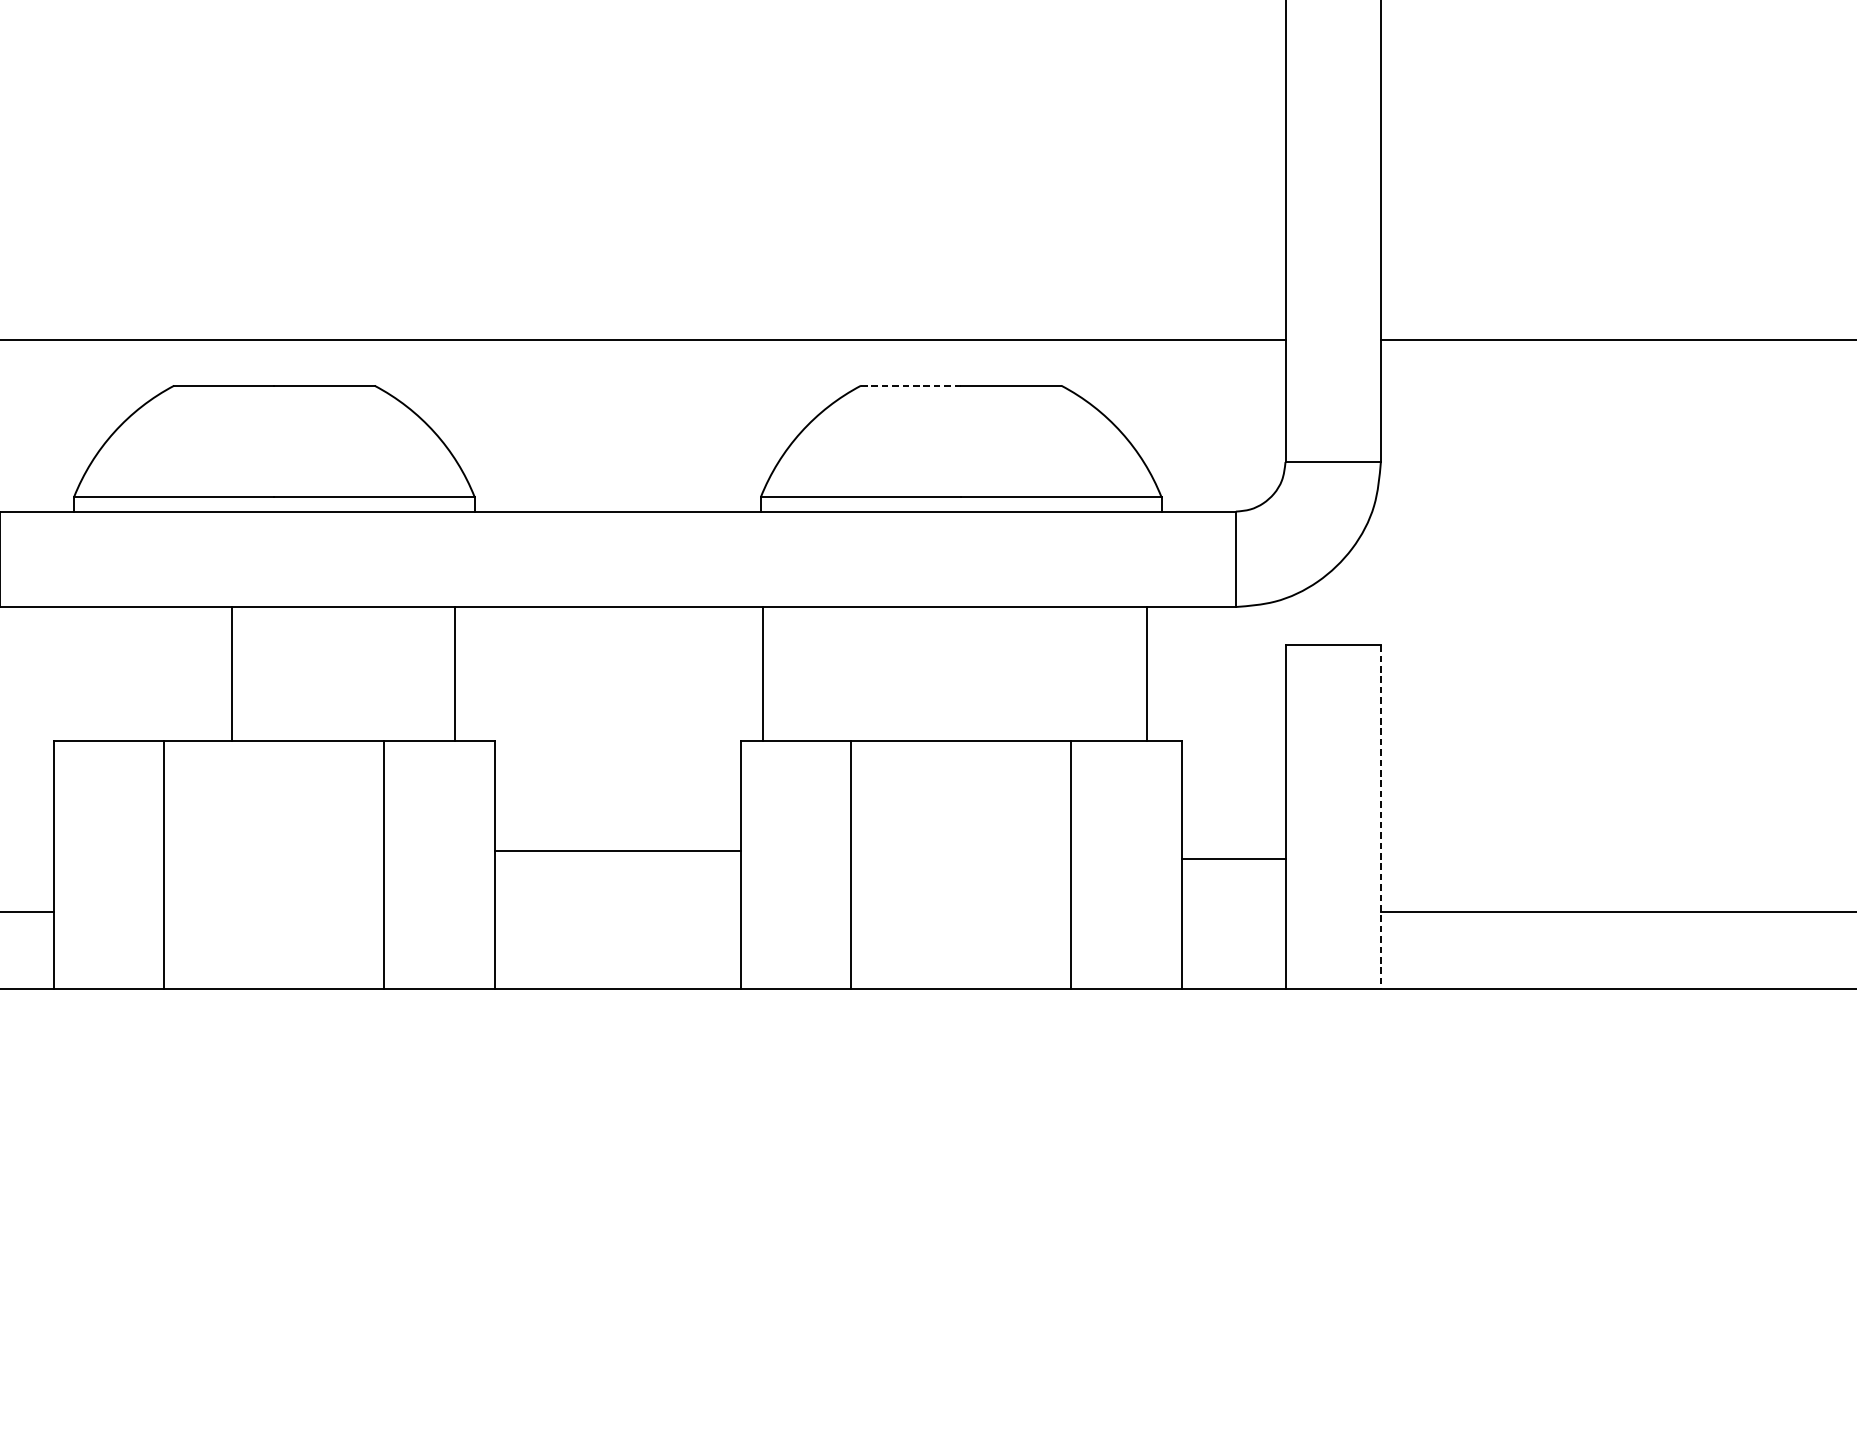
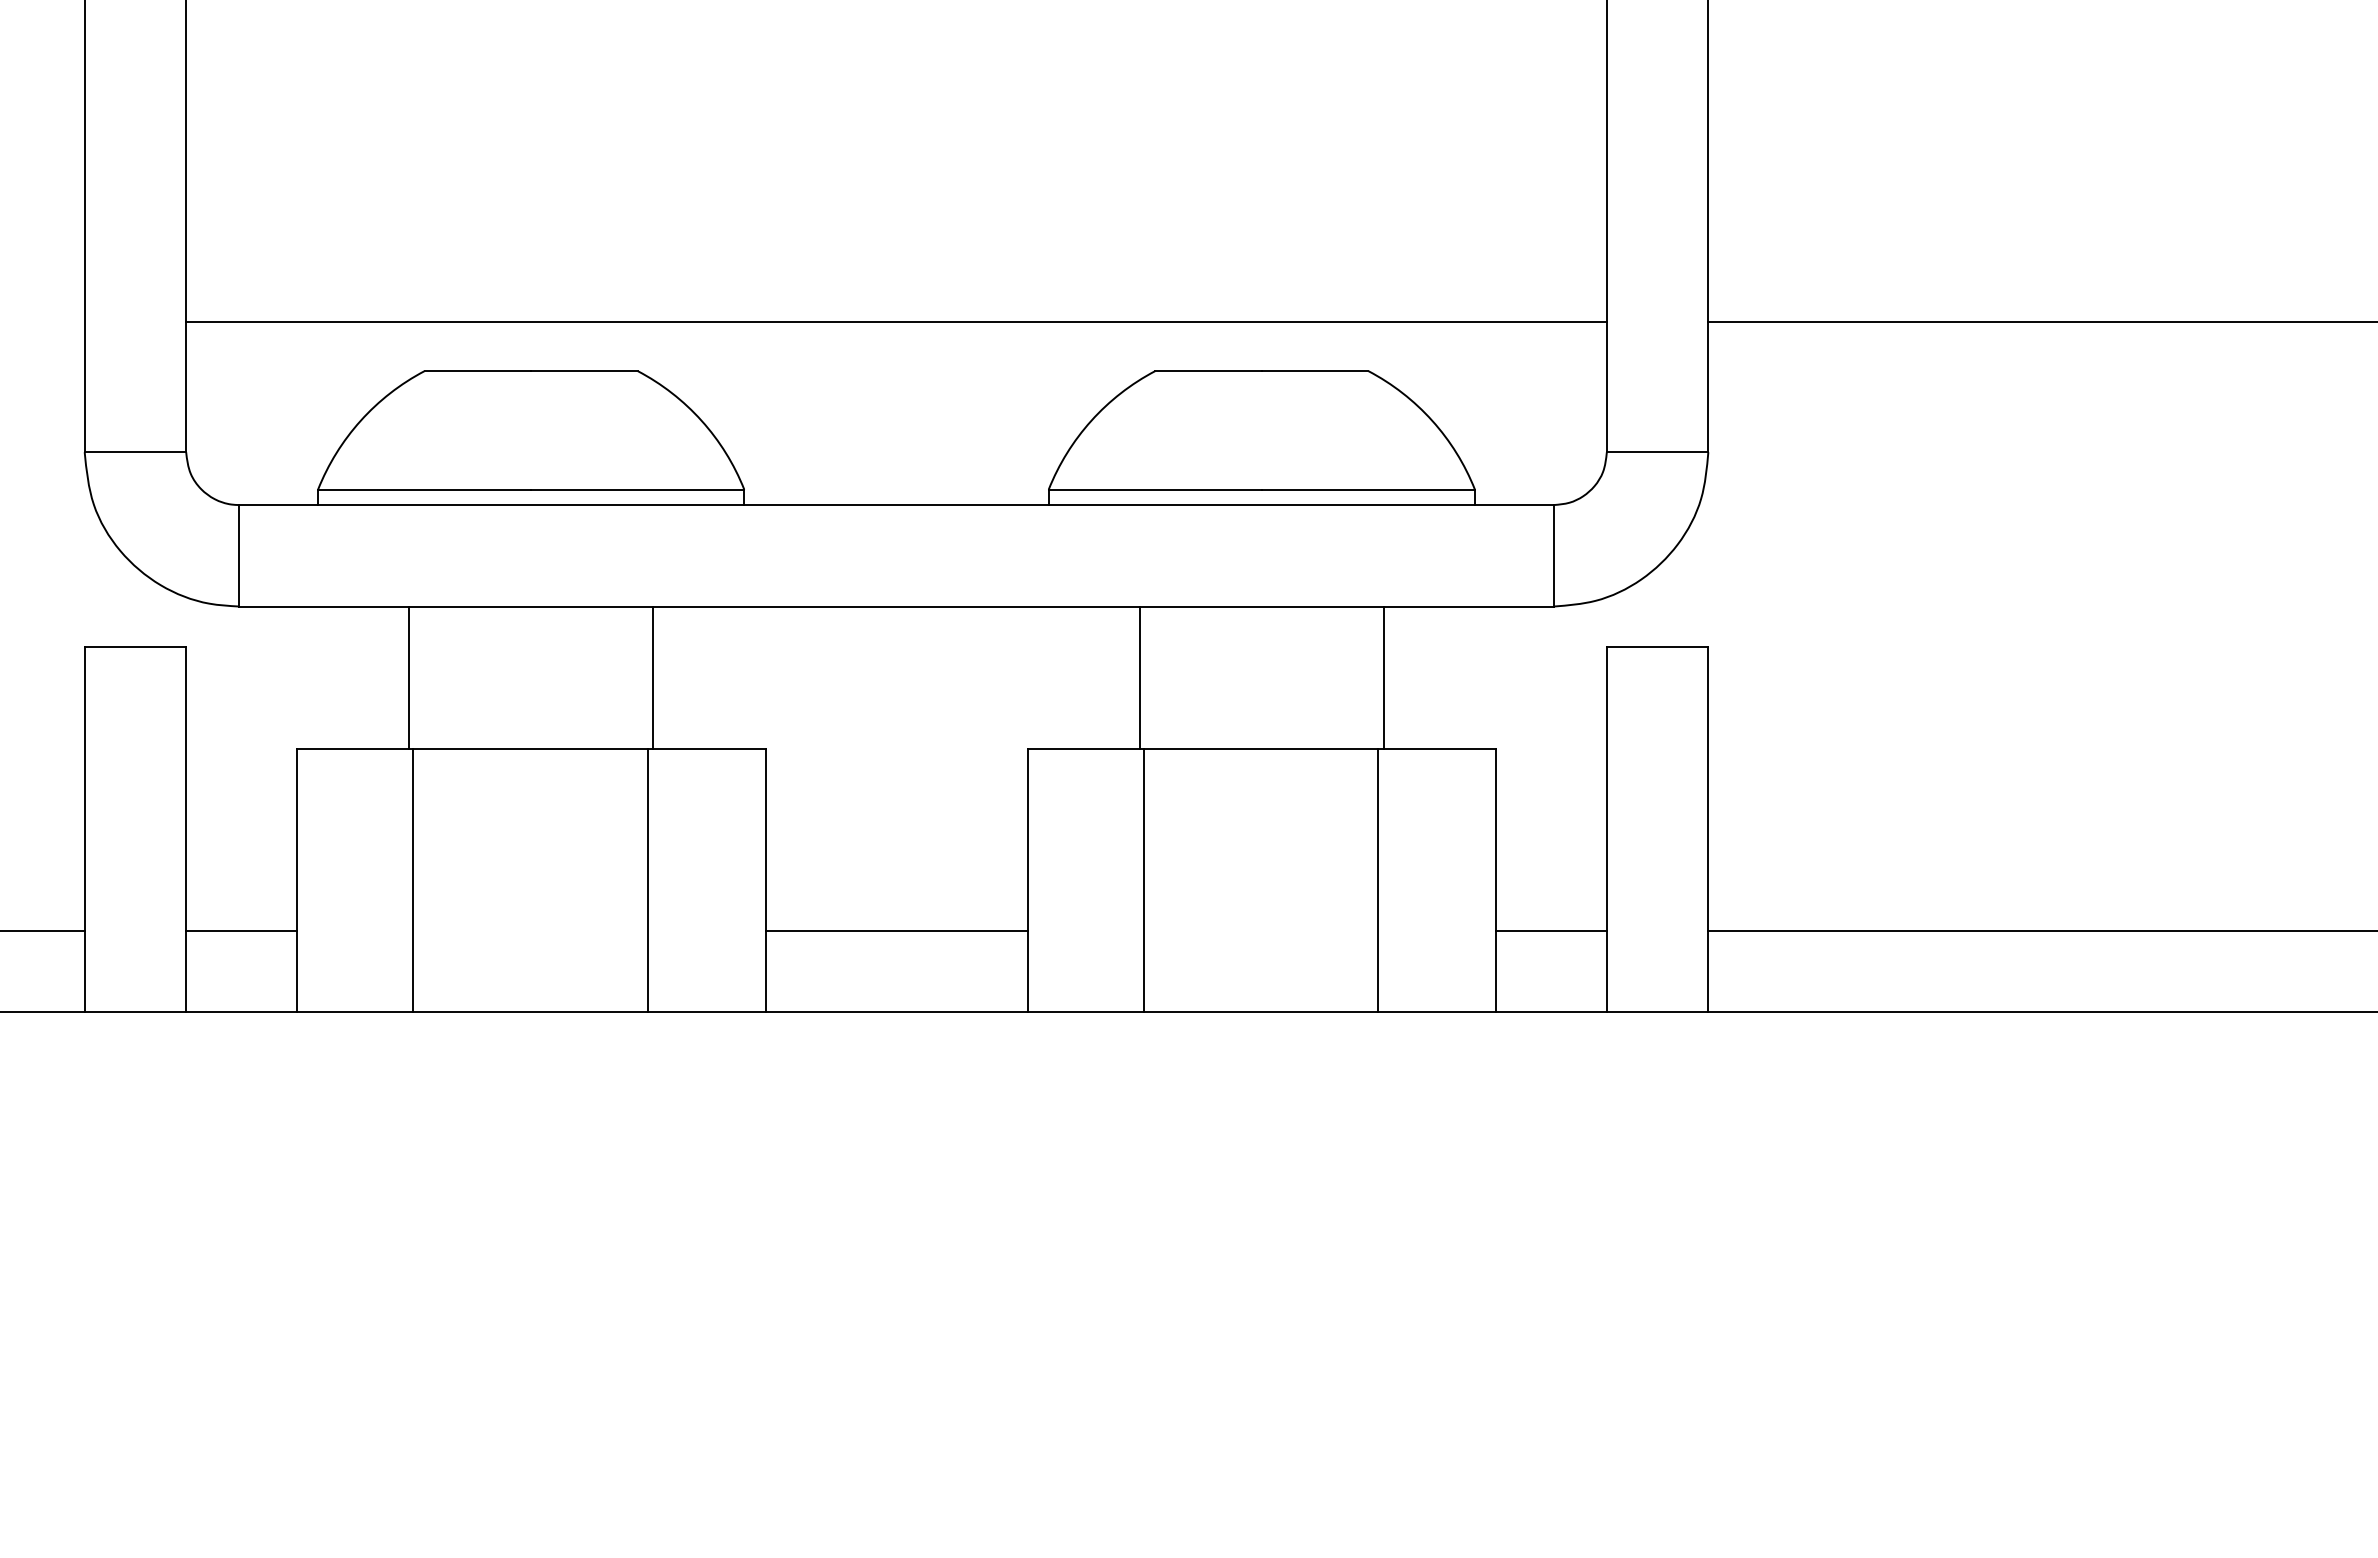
line: (911, 386) -> (1209, 371), dashed -> solid
line: (232, 673) -> (409, 677), moved
line: (454, 673) -> (652, 677), moved
line: (763, 673) -> (1140, 677), moved
line: (1146, 673) -> (1383, 677), moved
line: (1381, 816) -> (1708, 829), dashed -> solid
line: (617, 851) -> (896, 931), moved
line: (1233, 858) -> (1551, 931), moved

